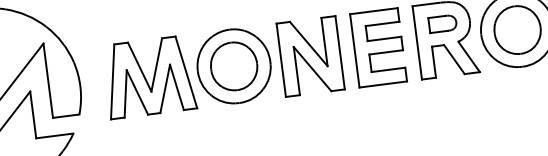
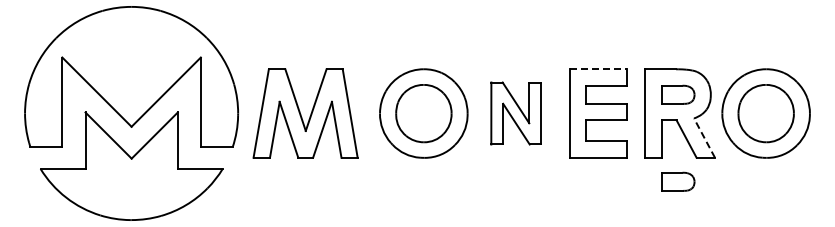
line: (374, 11) -> (598, 69), solid -> dashed
part: (309, 56) -> (515, 113), size x0.7
line: (469, 56) -> (704, 137), solid -> dashed
part: (149, 77) -> (305, 113), moved
part: (452, 95) -> (678, 181), added

